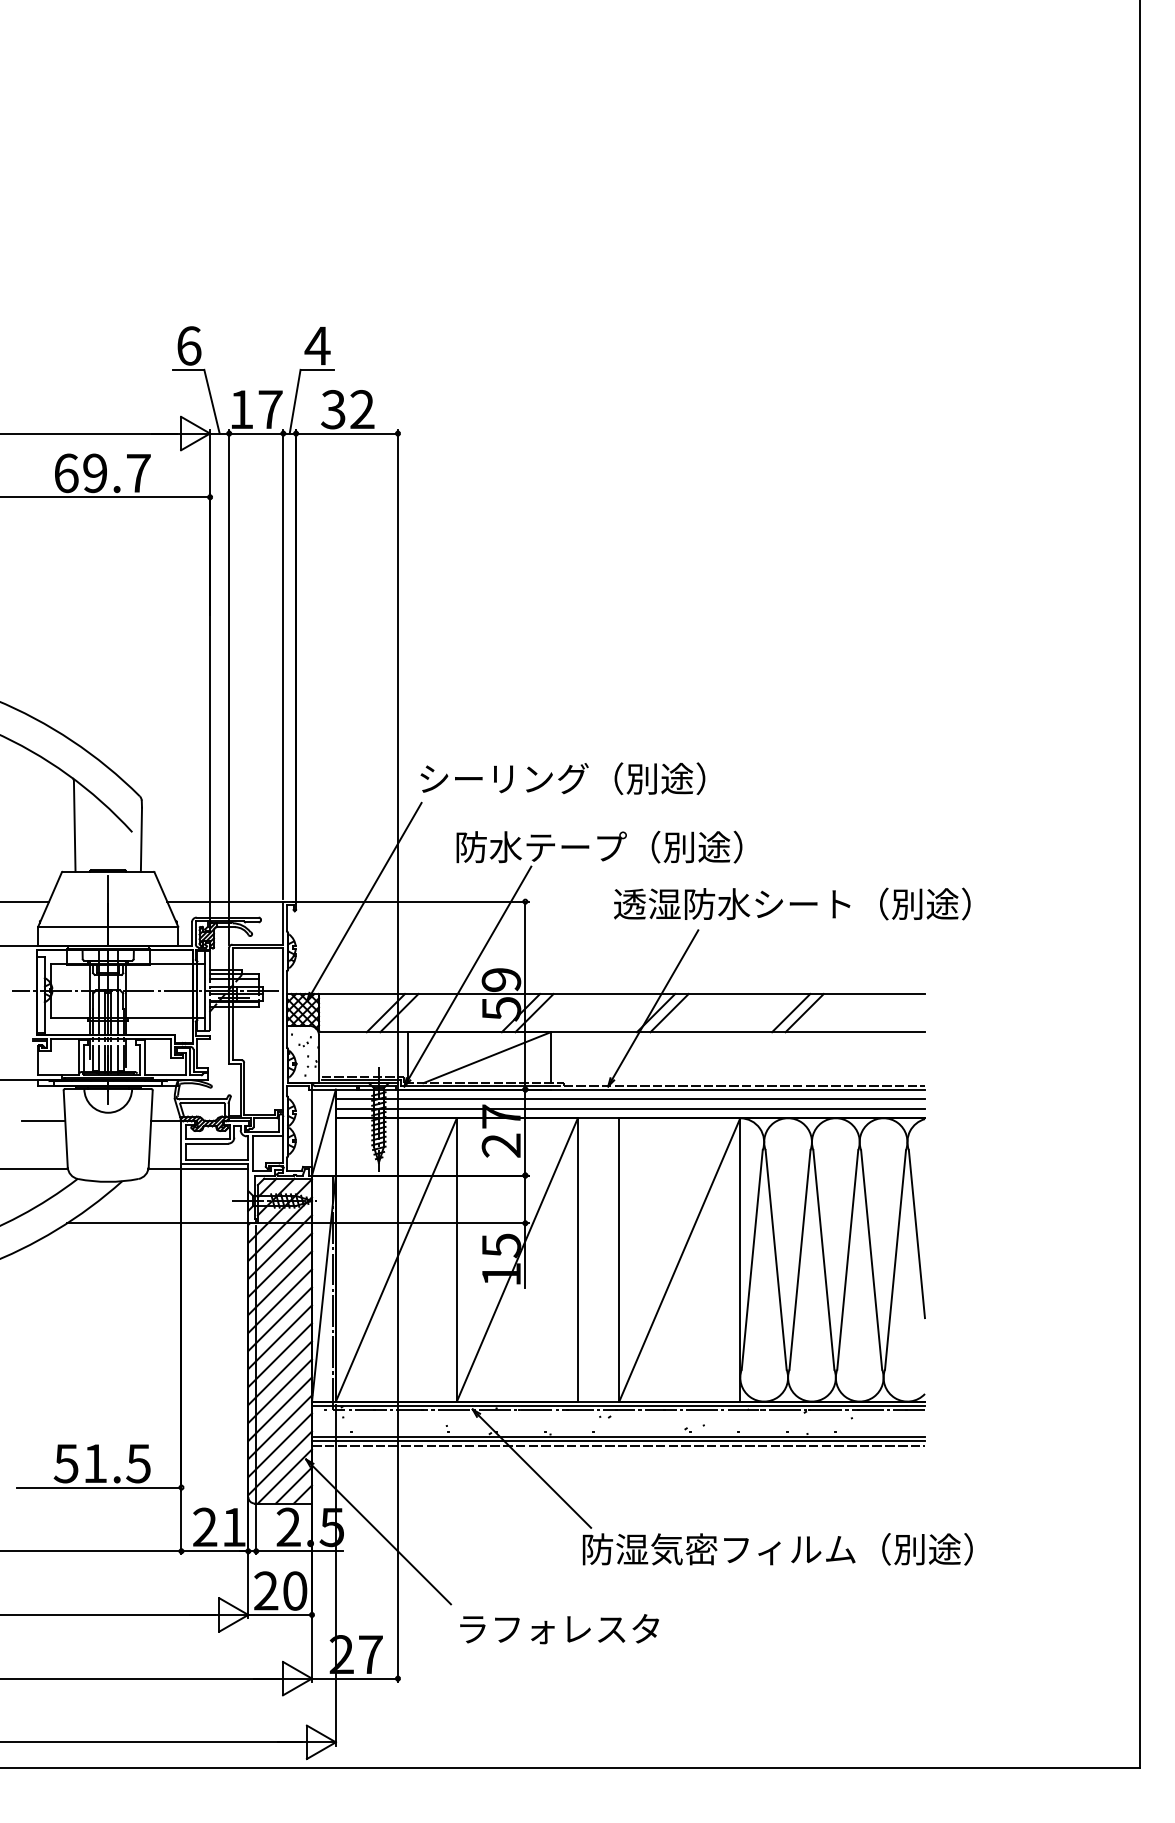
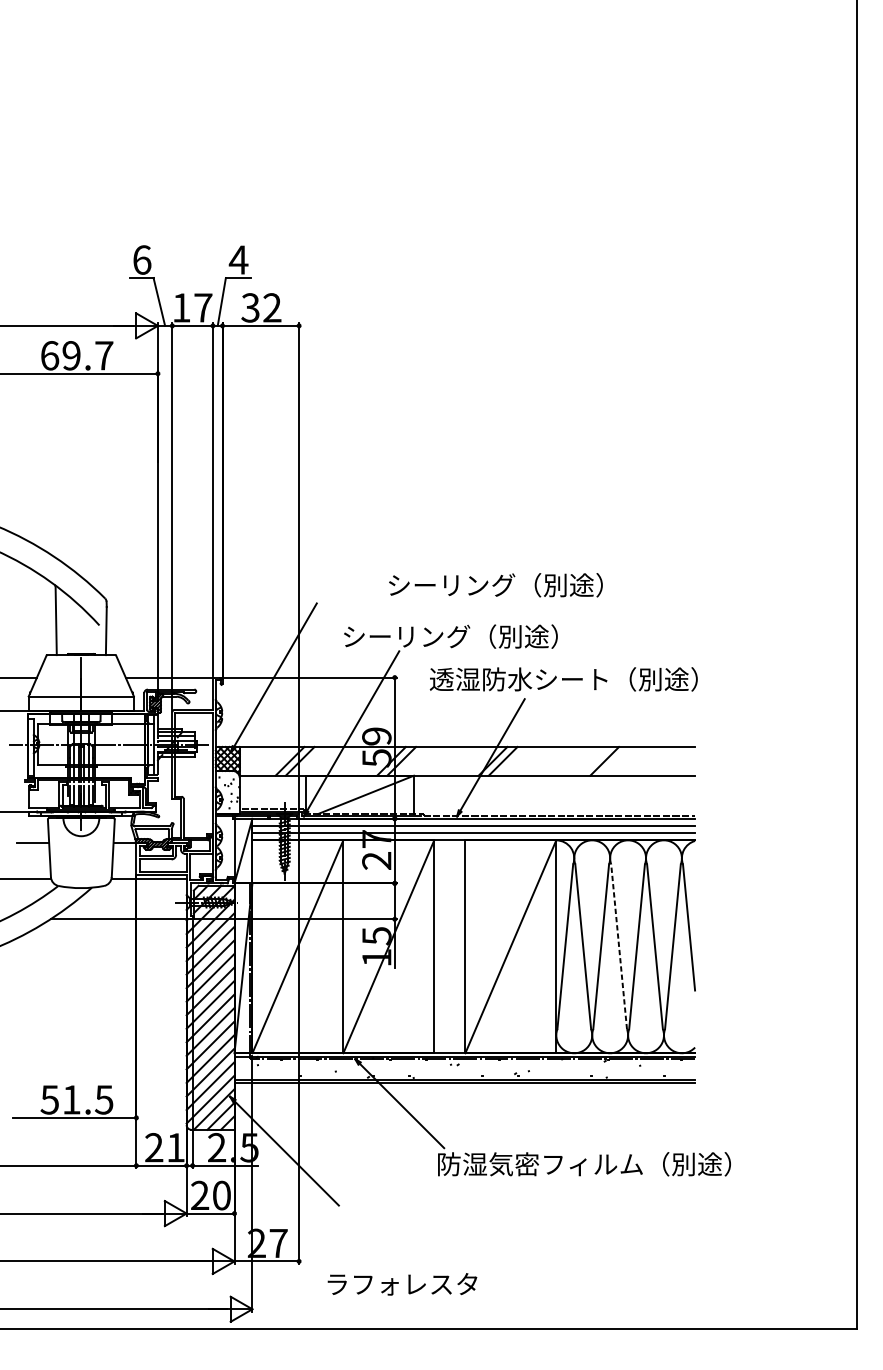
text: (562, 778) -> (495, 585), moved
text: (541, 847) -> (406, 636), 防水テープ（別途） -> シーリング（別途）
text: (792, 903) -> (563, 678), moved
line: (791, 1013) -> (594, 761), removed
line: (823, 1259) -> (618, 946), solid -> dashed
line: (618, 1446) -> (464, 1086), removed
text: (559, 1629) -> (402, 1284), moved

